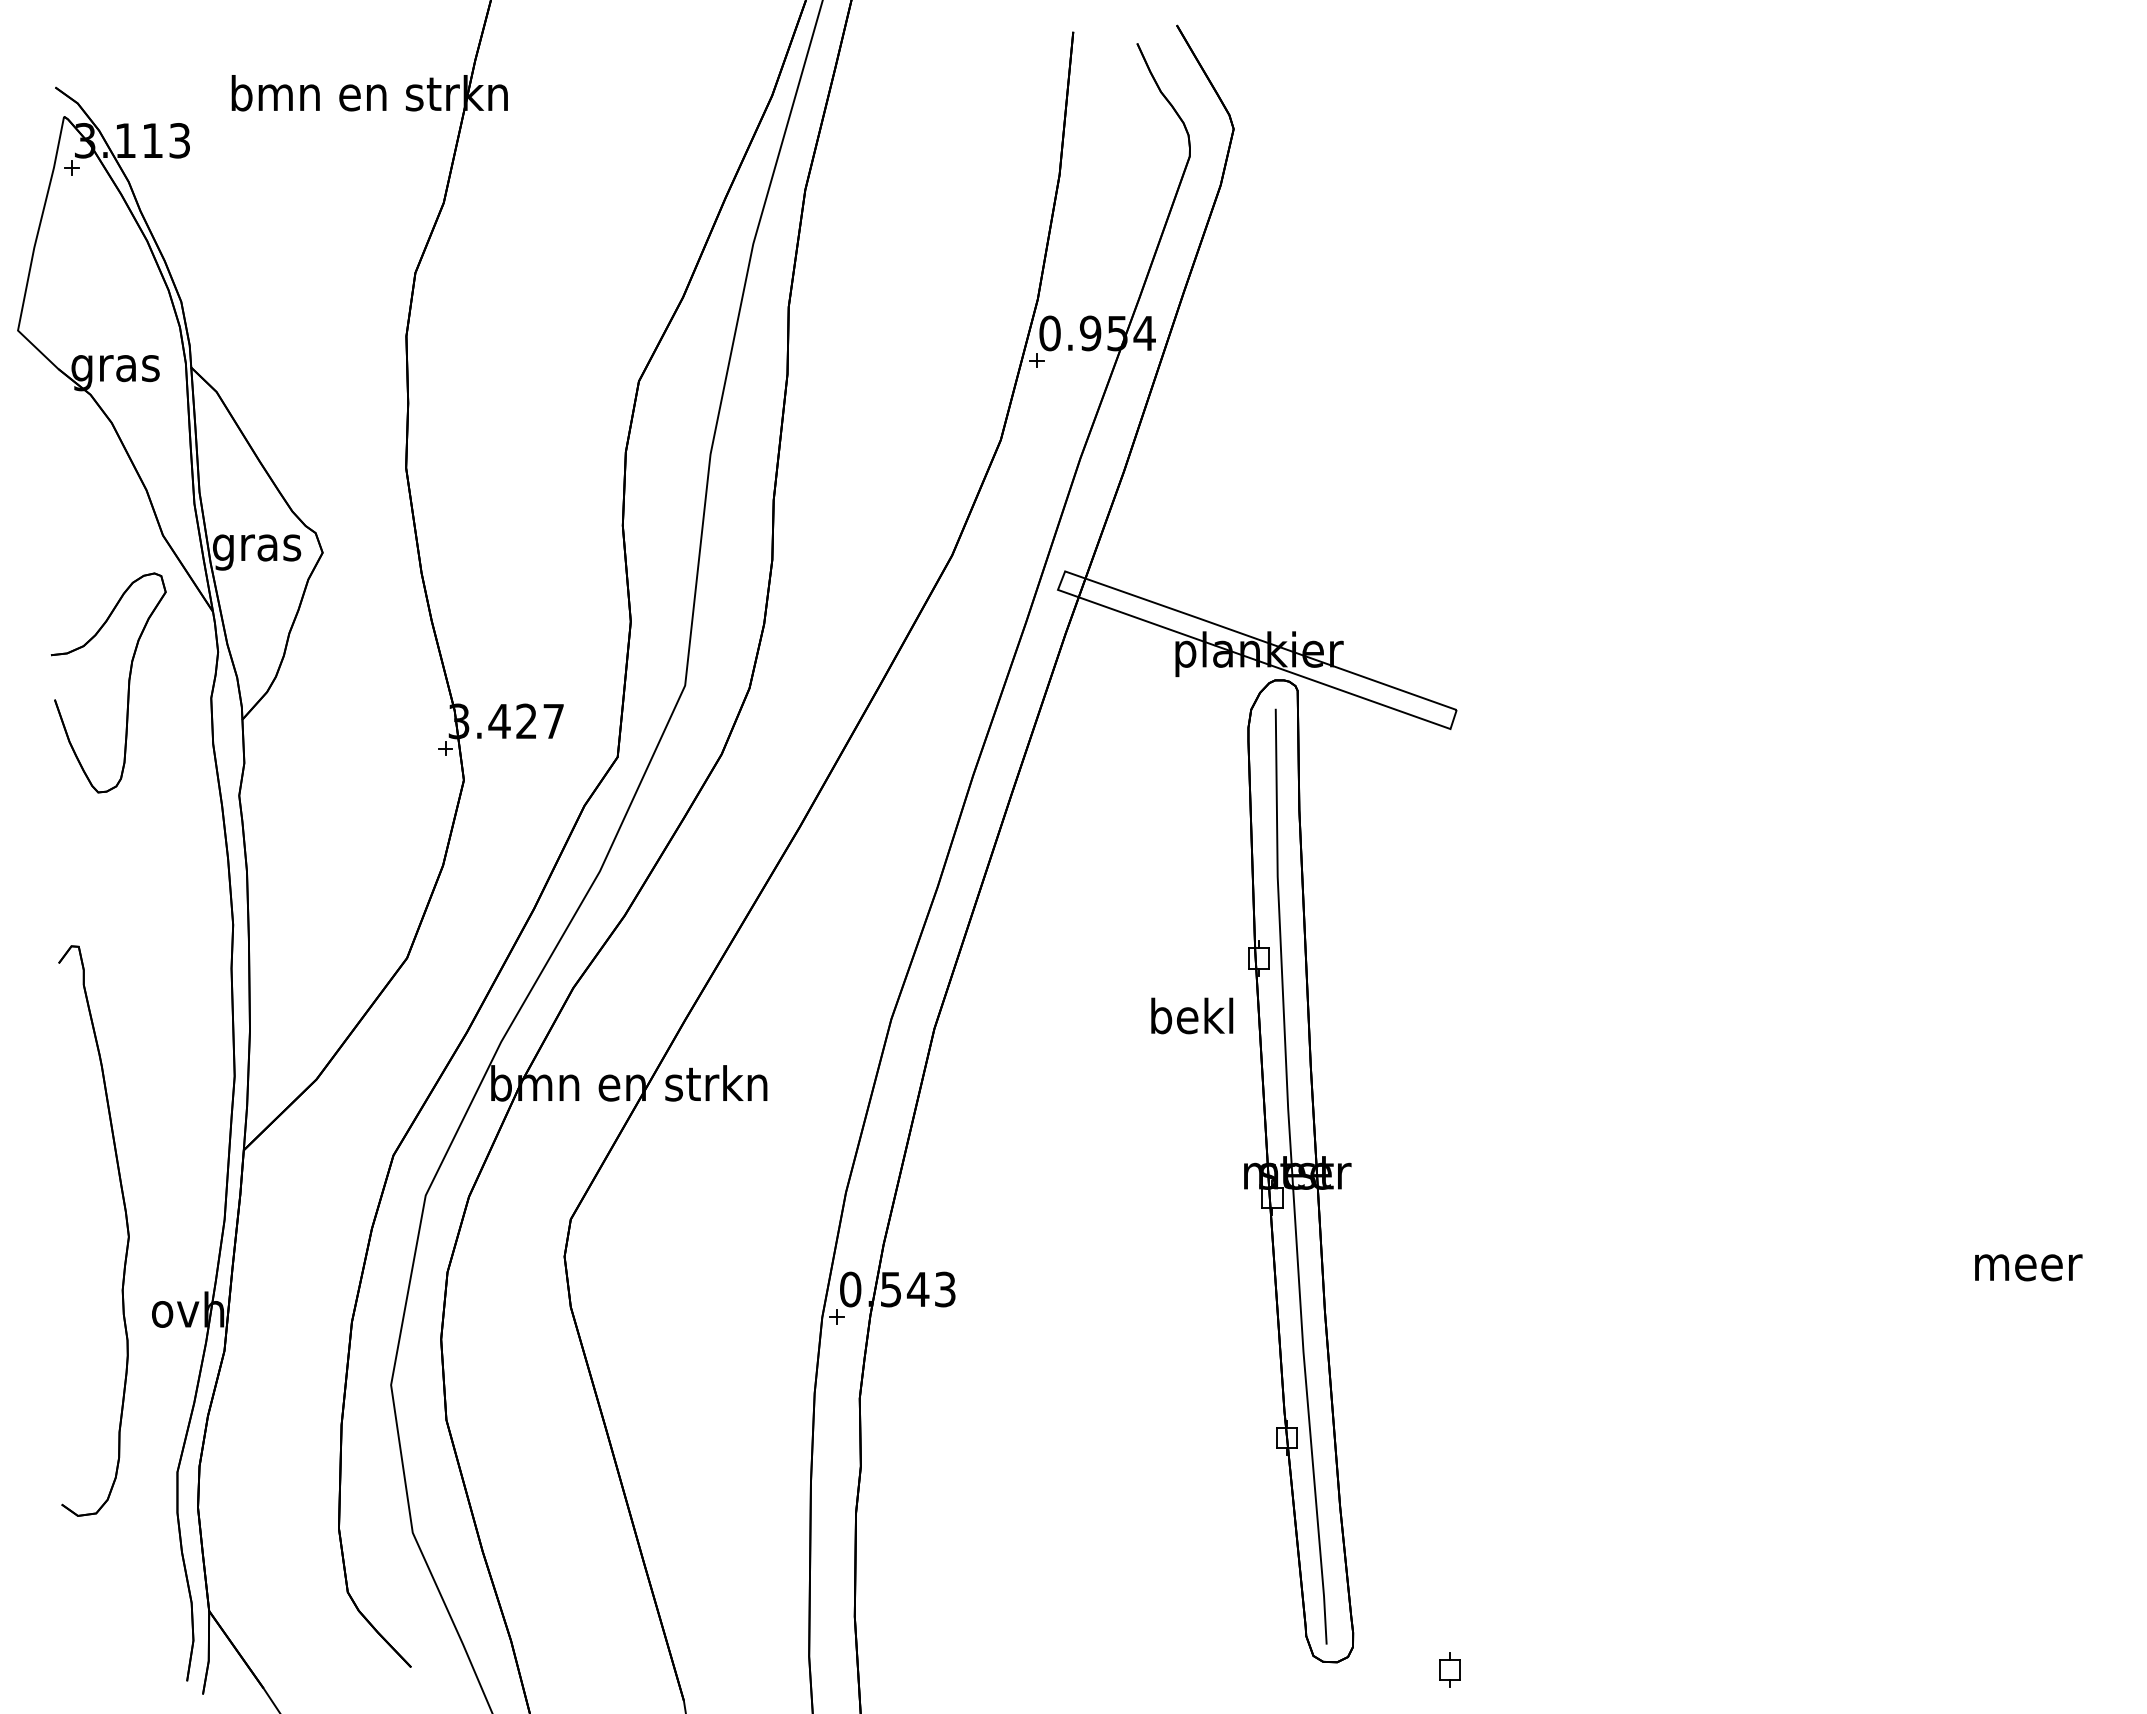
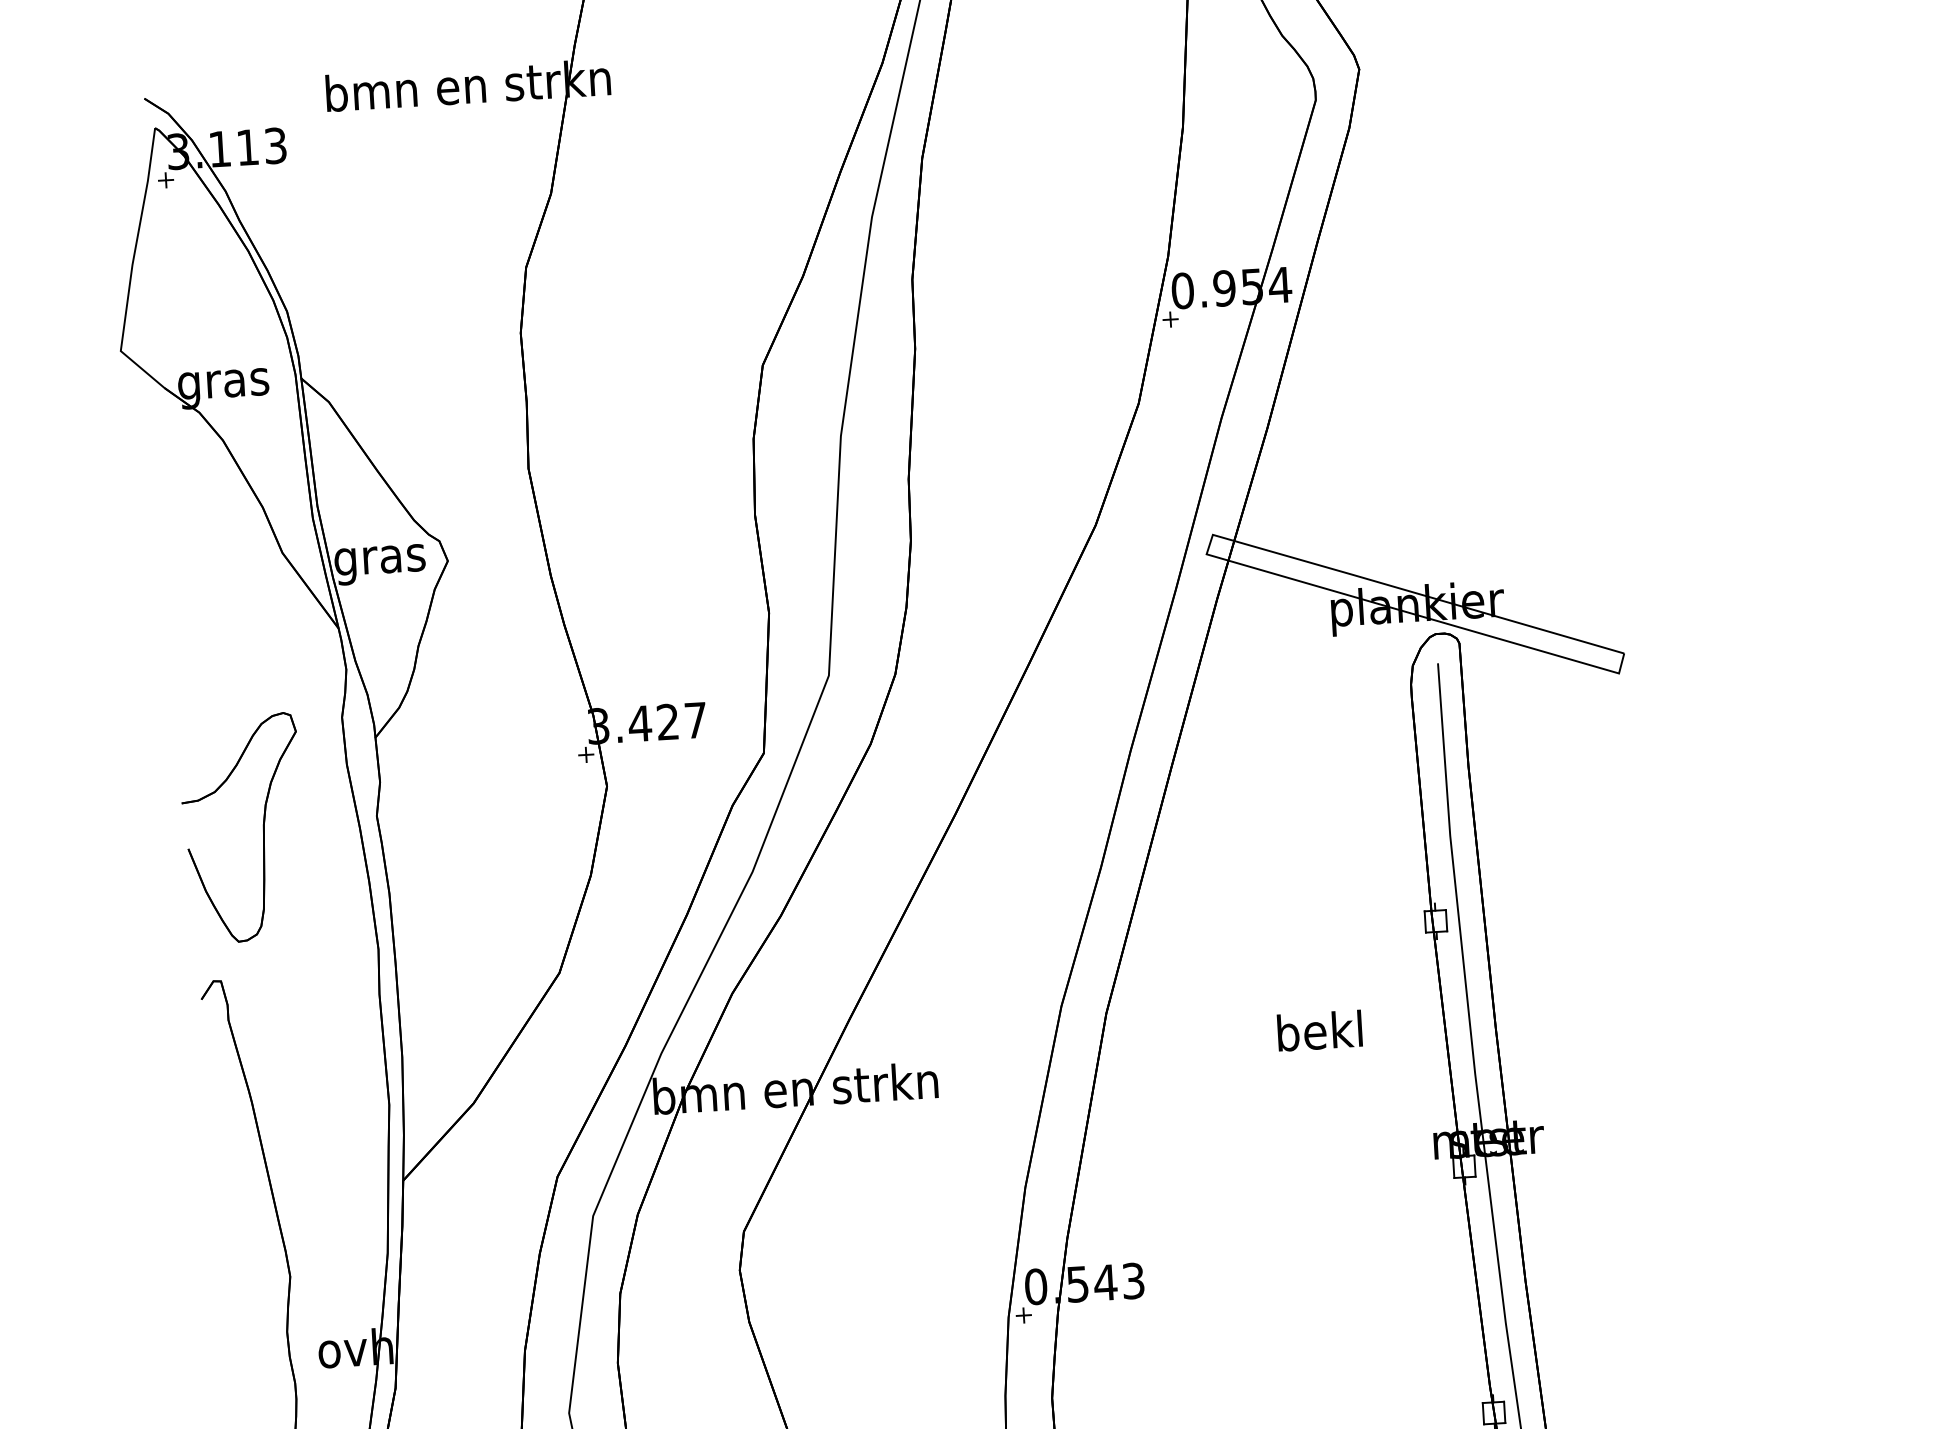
part: (128, 682) -> (263, 826), moved
text: (1192, 1015) -> (1320, 1030), moved

